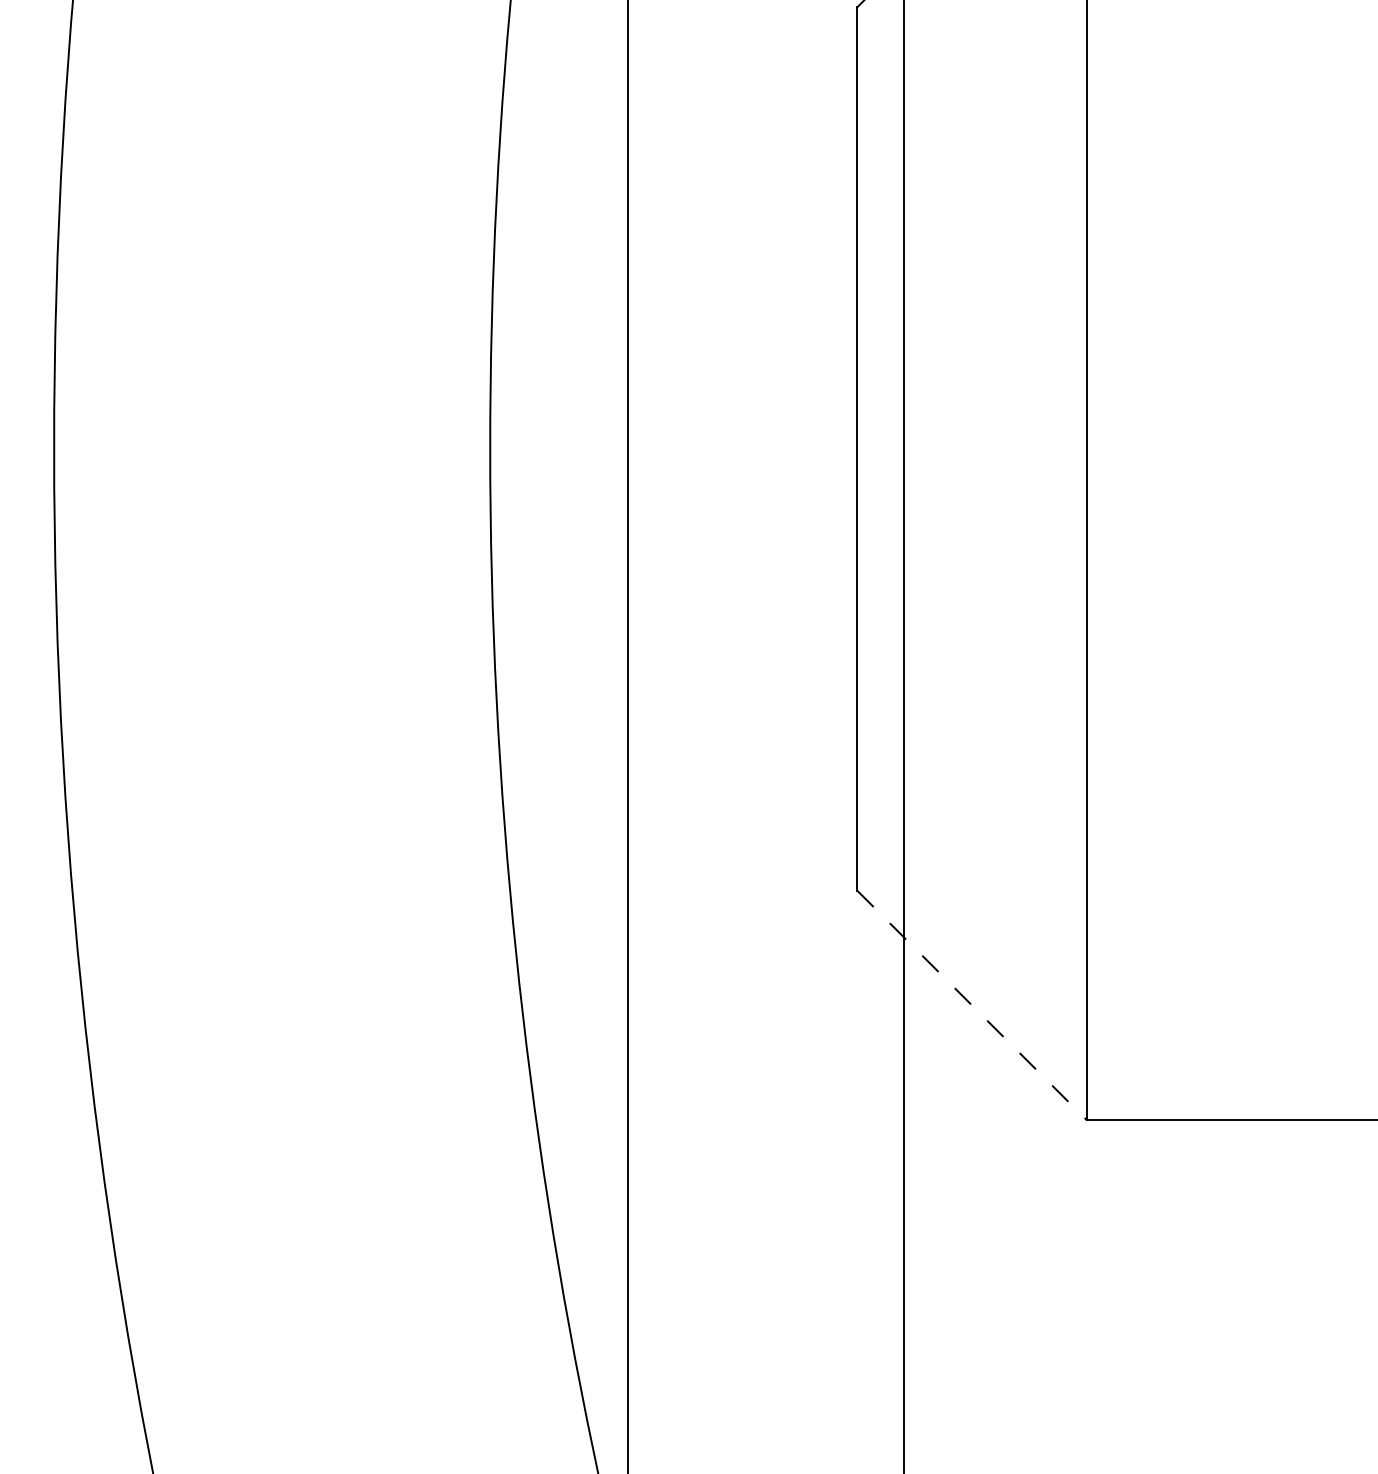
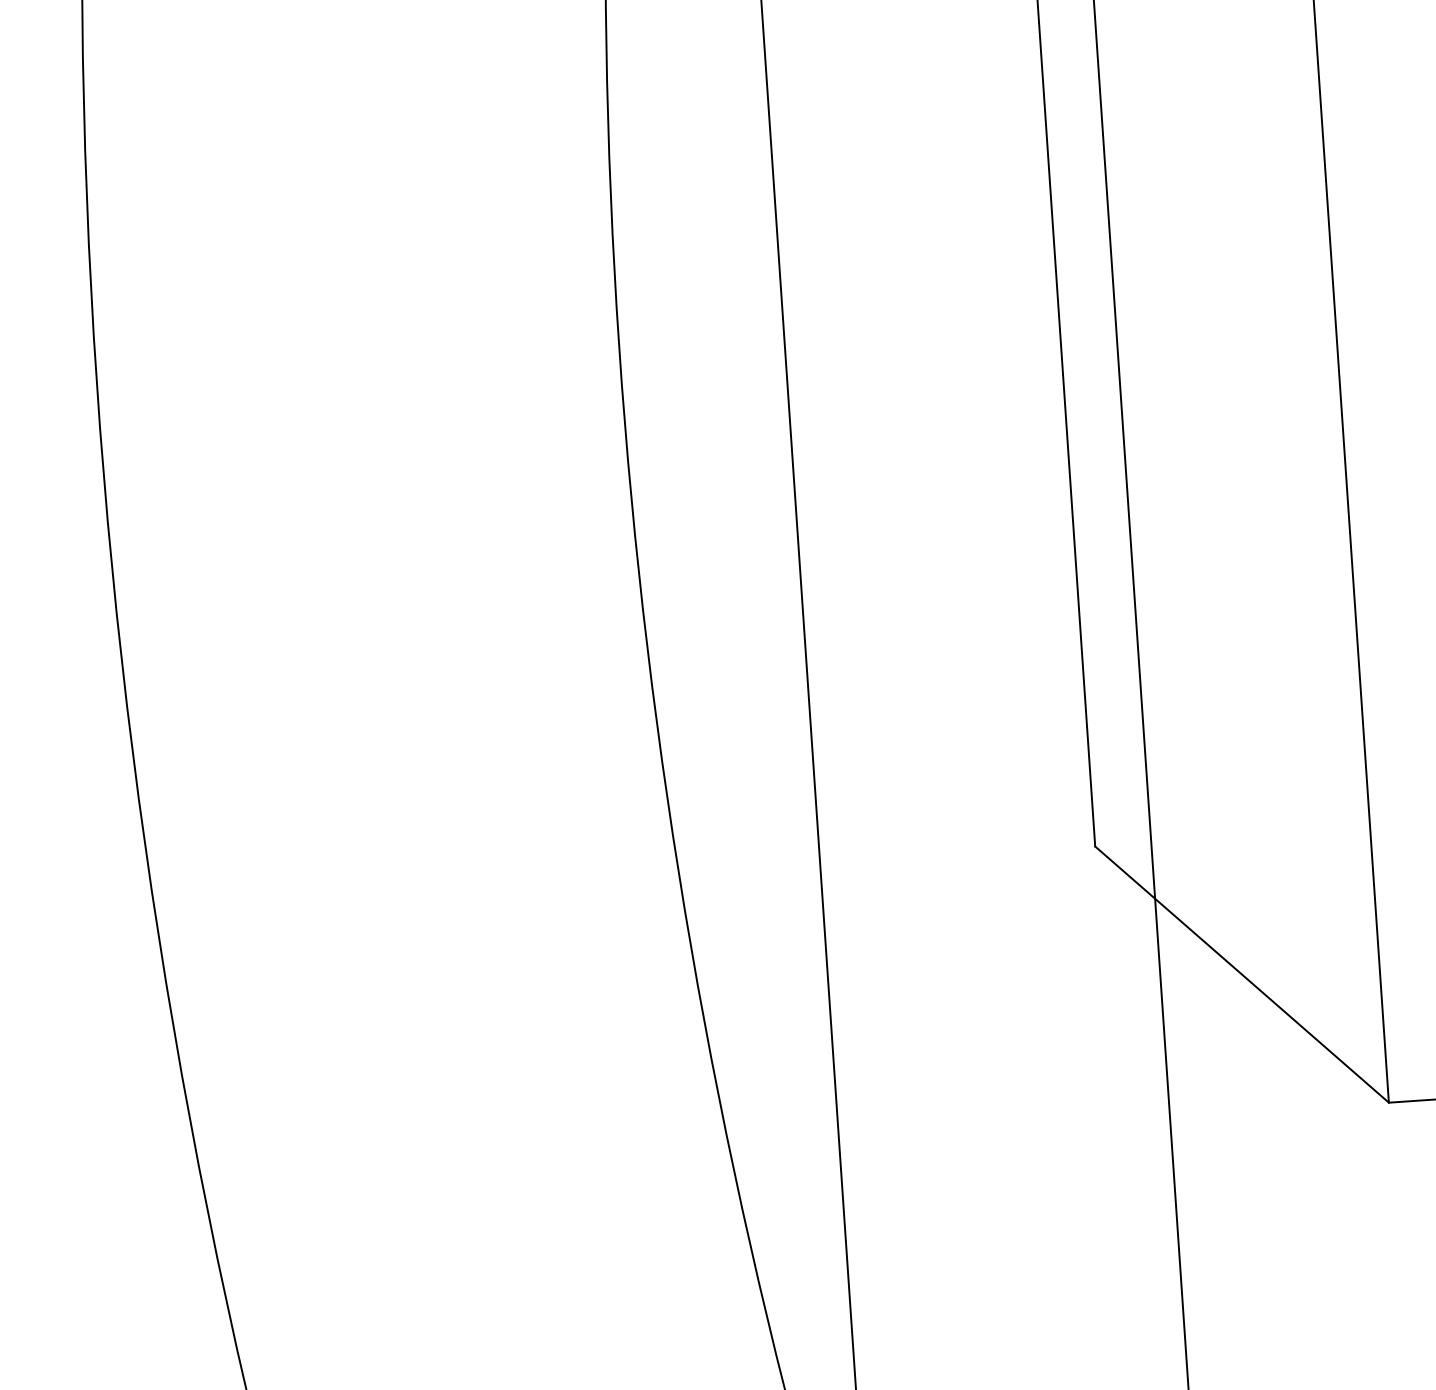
line: (972, 1005) -> (1242, 974), dashed -> solid

